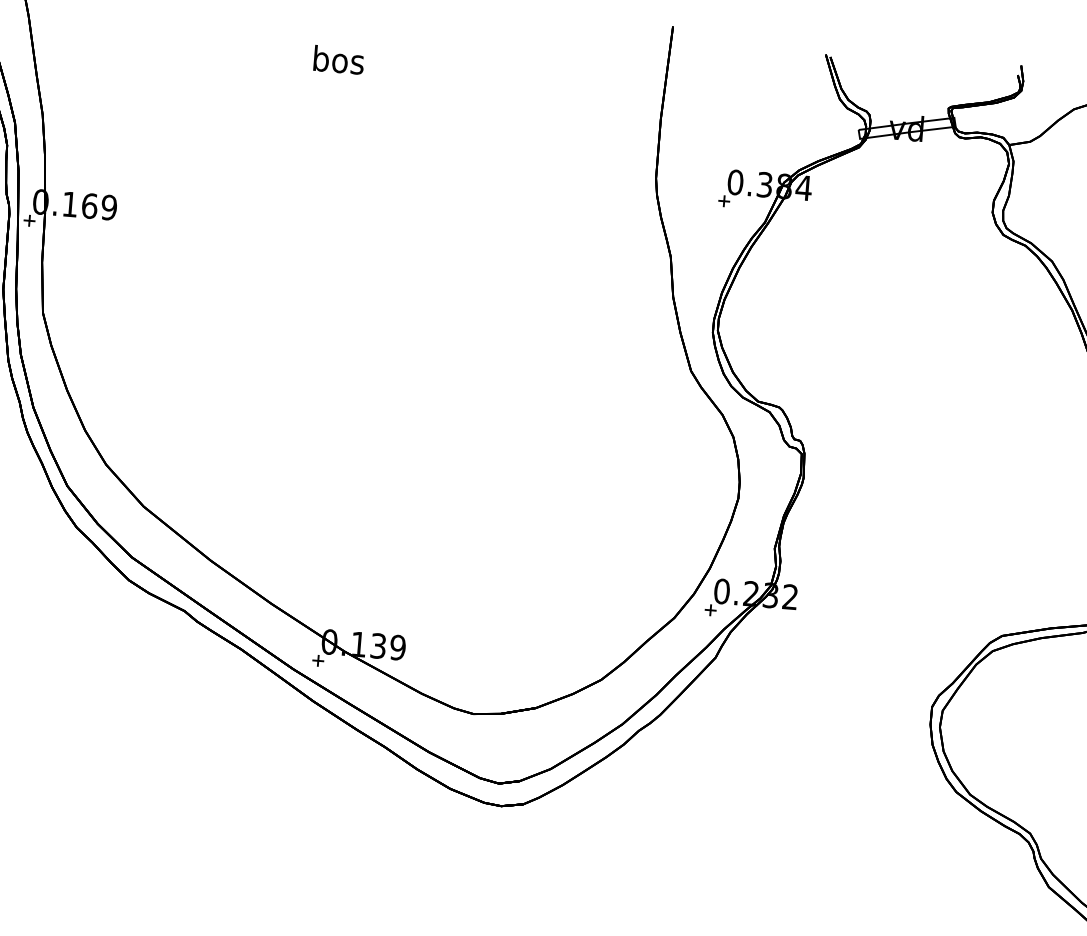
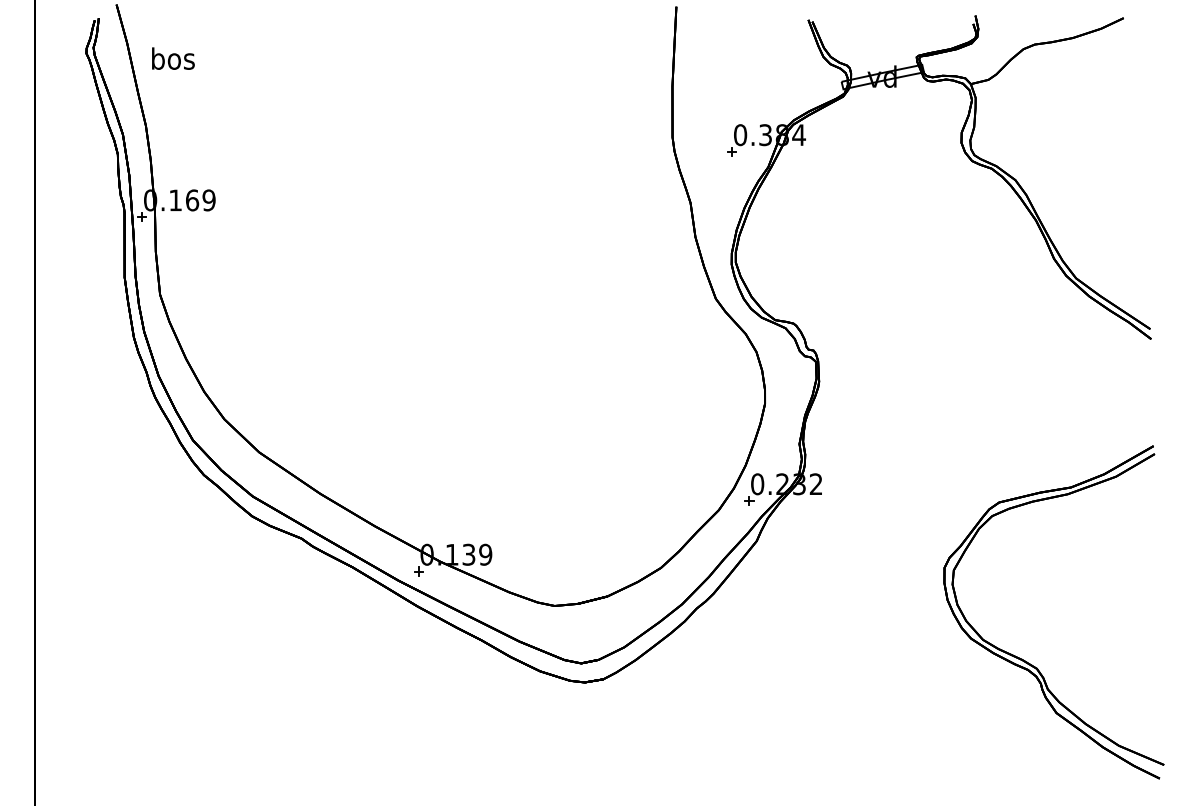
text: (339, 59) -> (173, 58), moved

